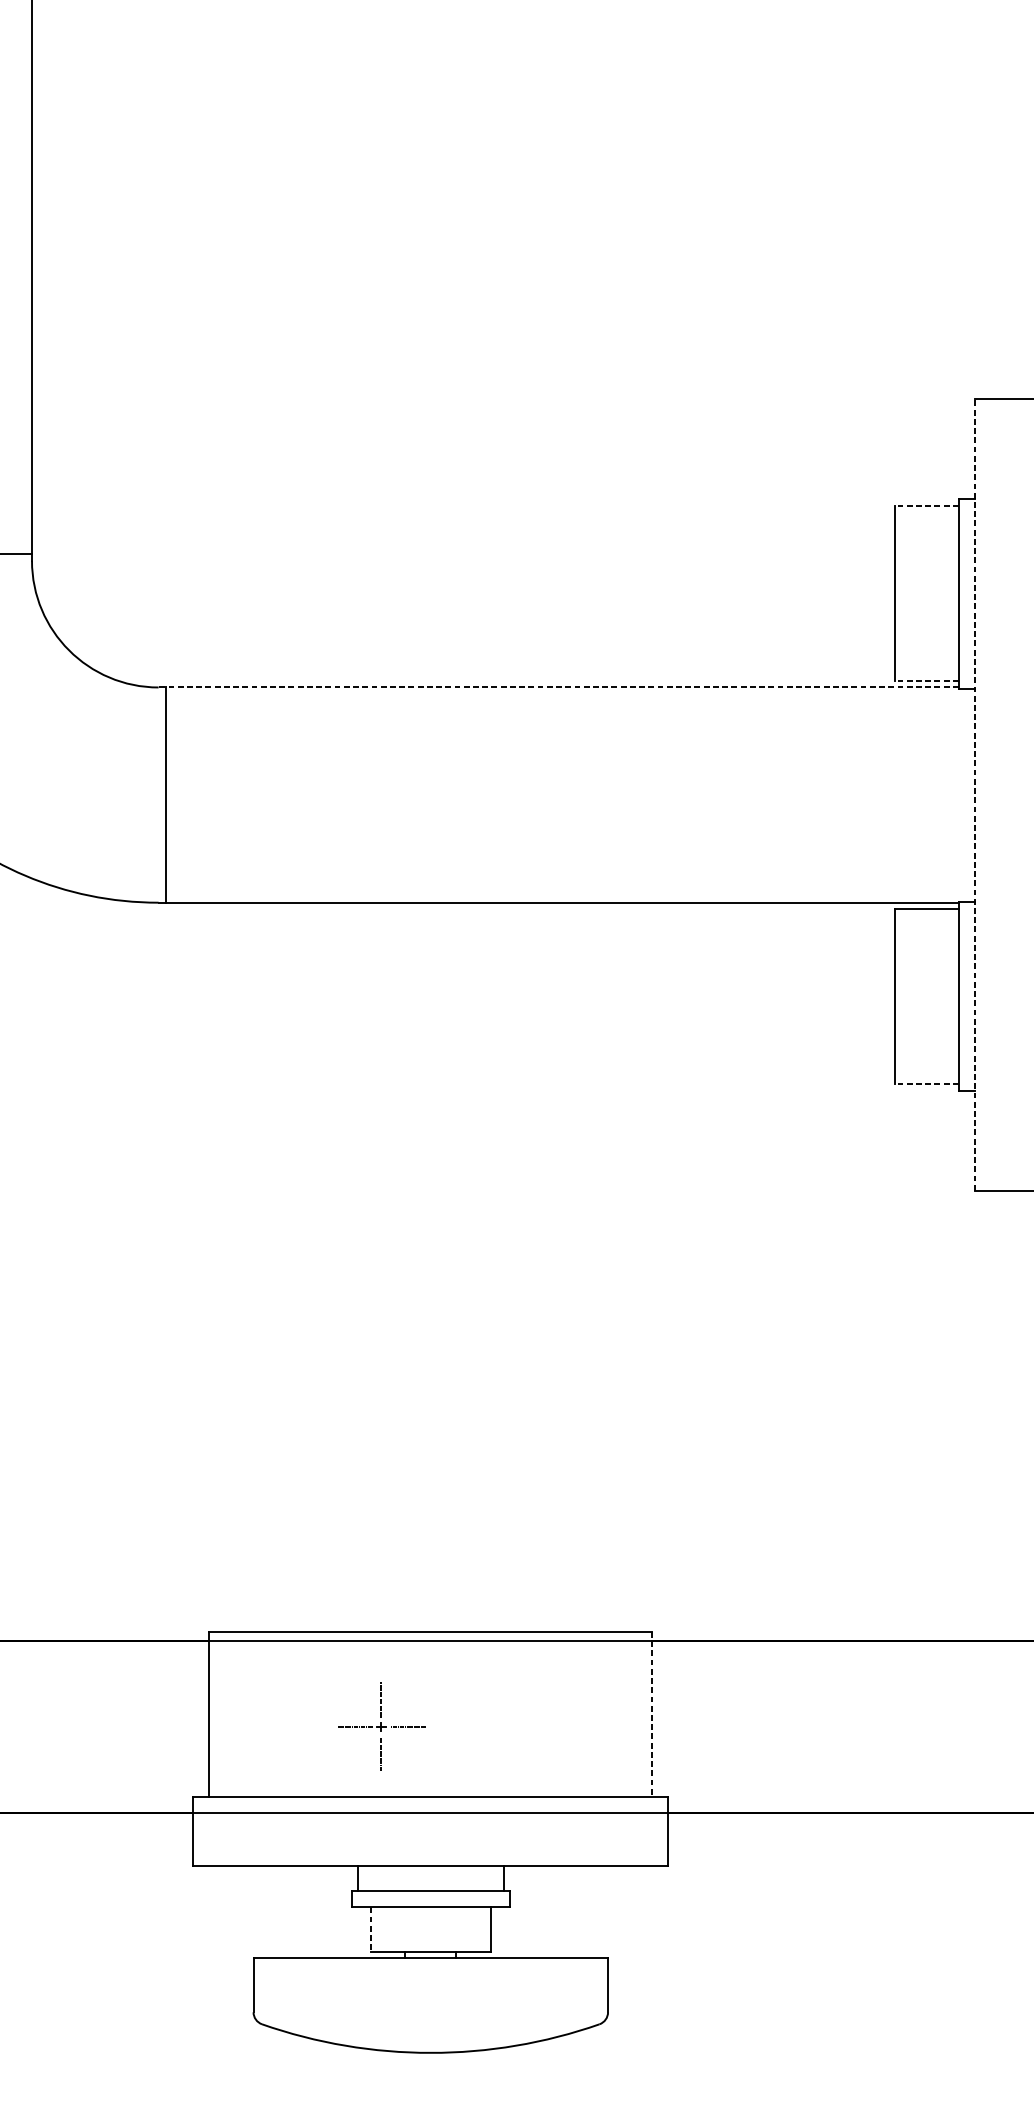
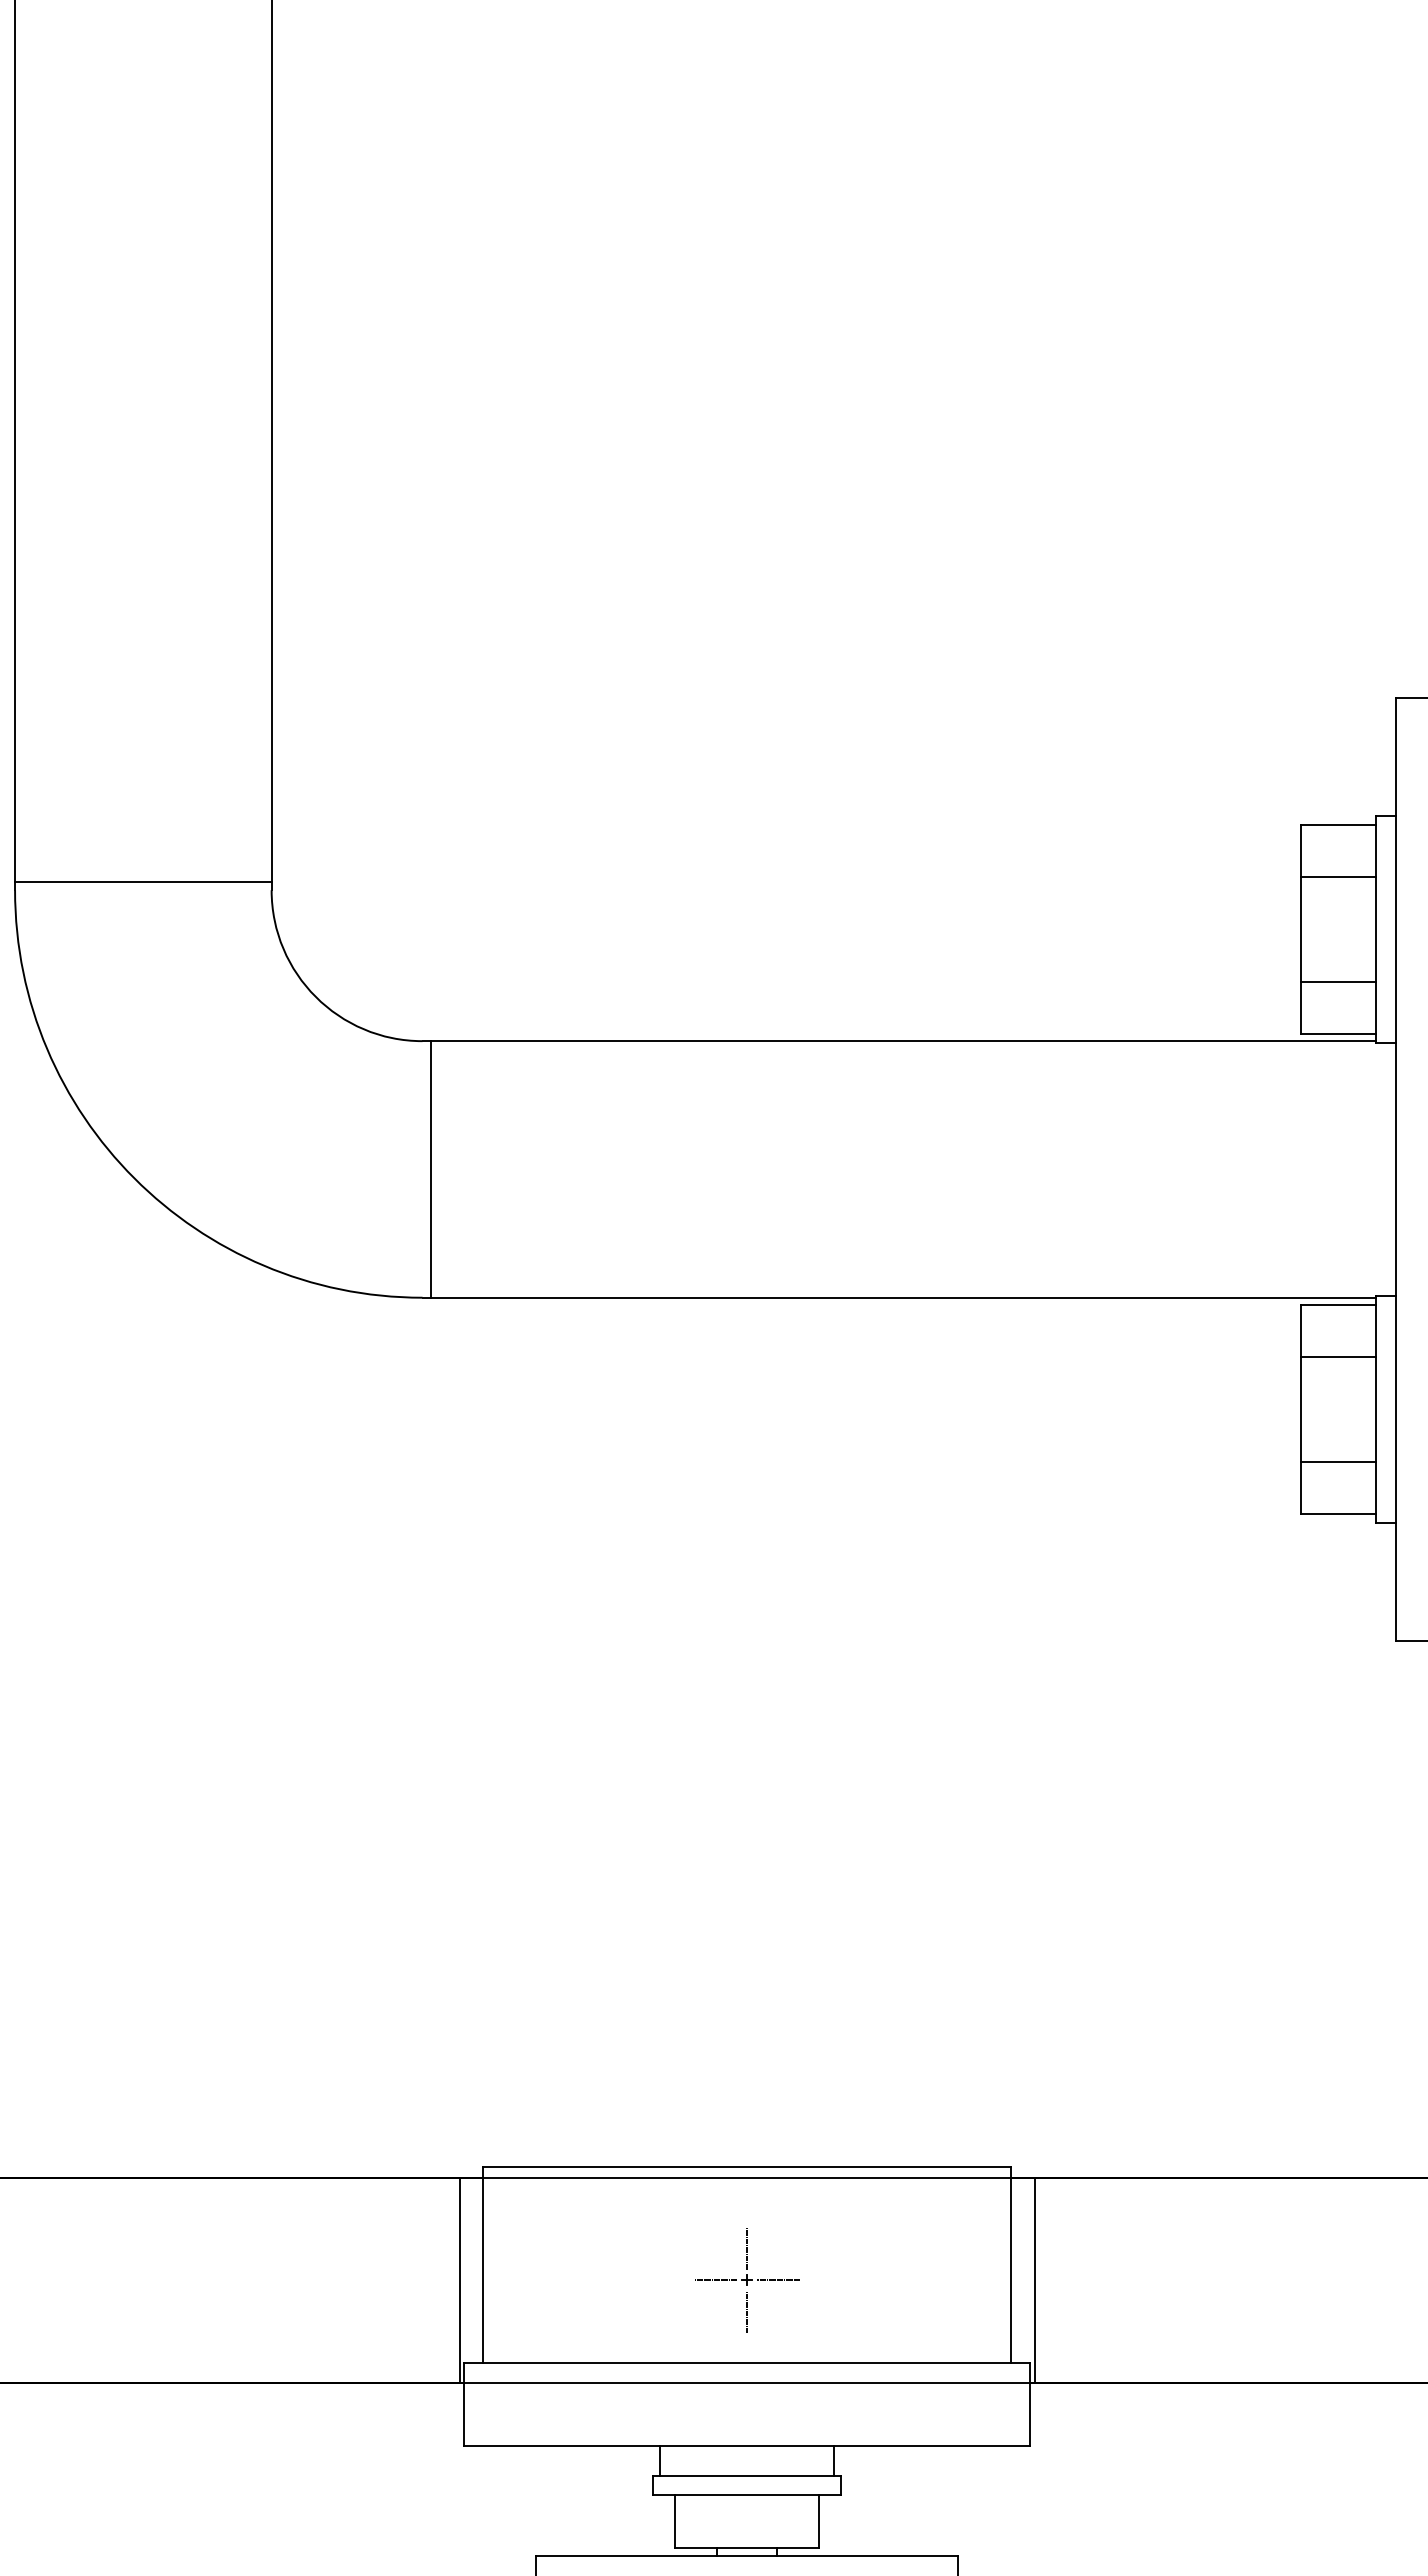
line: (927, 505) -> (1338, 824), dashed -> solid
line: (927, 550) -> (1338, 877), added
line: (927, 637) -> (1338, 981), added
line: (927, 681) -> (1338, 1033), dashed -> solid
line: (558, 687) -> (899, 1041), dashed -> solid
line: (974, 795) -> (1395, 1169), dashed -> solid
line: (927, 952) -> (1338, 1357), added
line: (927, 1040) -> (1338, 1461), added
line: (927, 1084) -> (1338, 1514), dashed -> solid
line: (652, 1714) -> (1011, 2265), dashed -> solid
line: (189, 1726) -> (459, 2279), added
line: (671, 1726) -> (1034, 2279), added
part: (381, 1727) -> (747, 2280), moved
line: (370, 1930) -> (675, 2522), dashed -> solid

